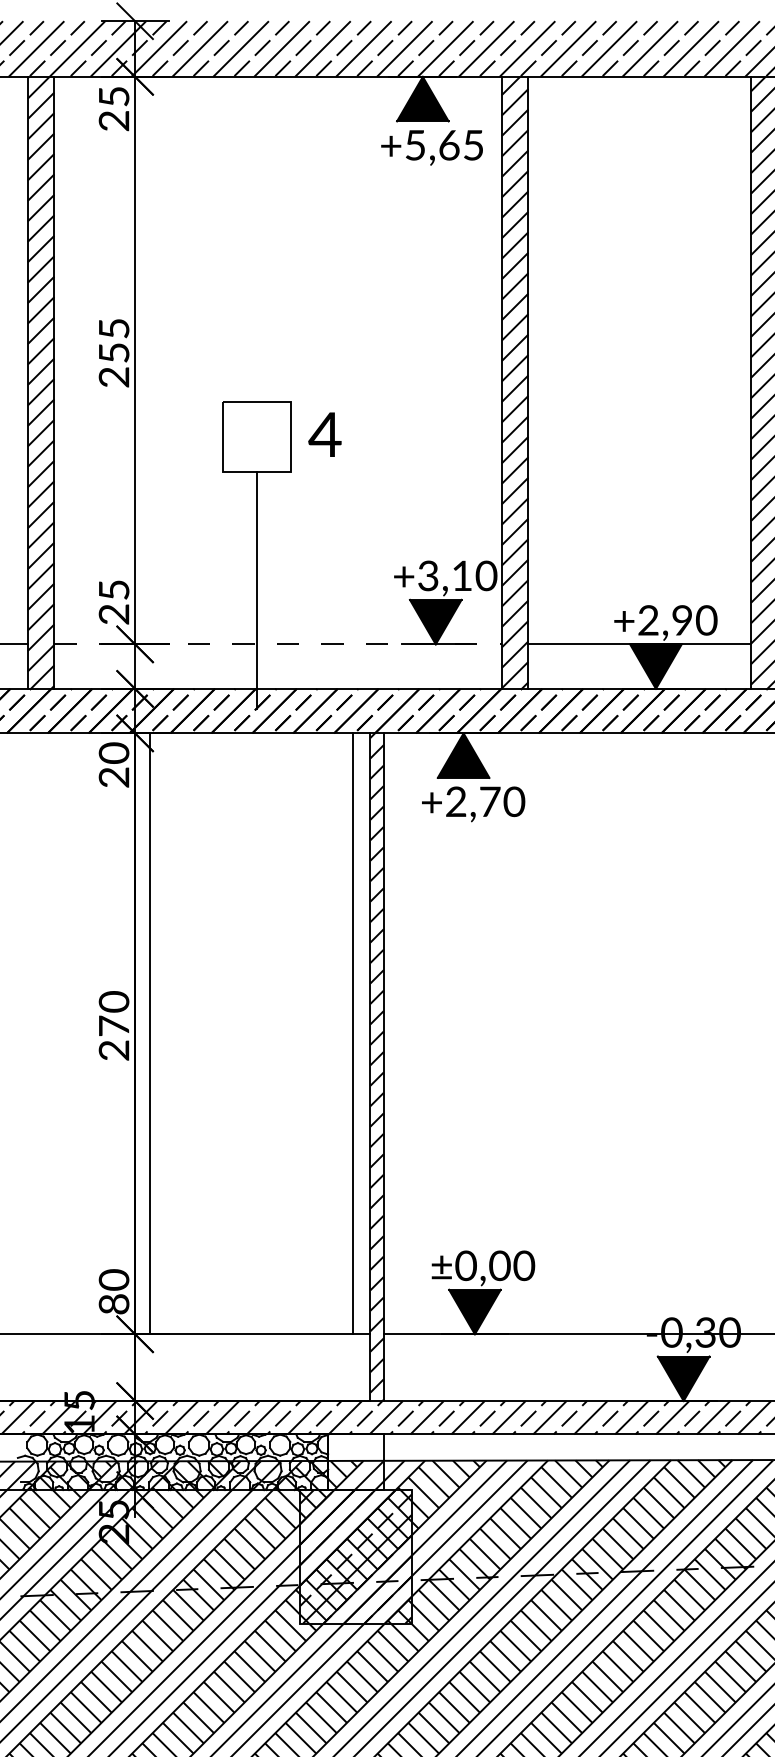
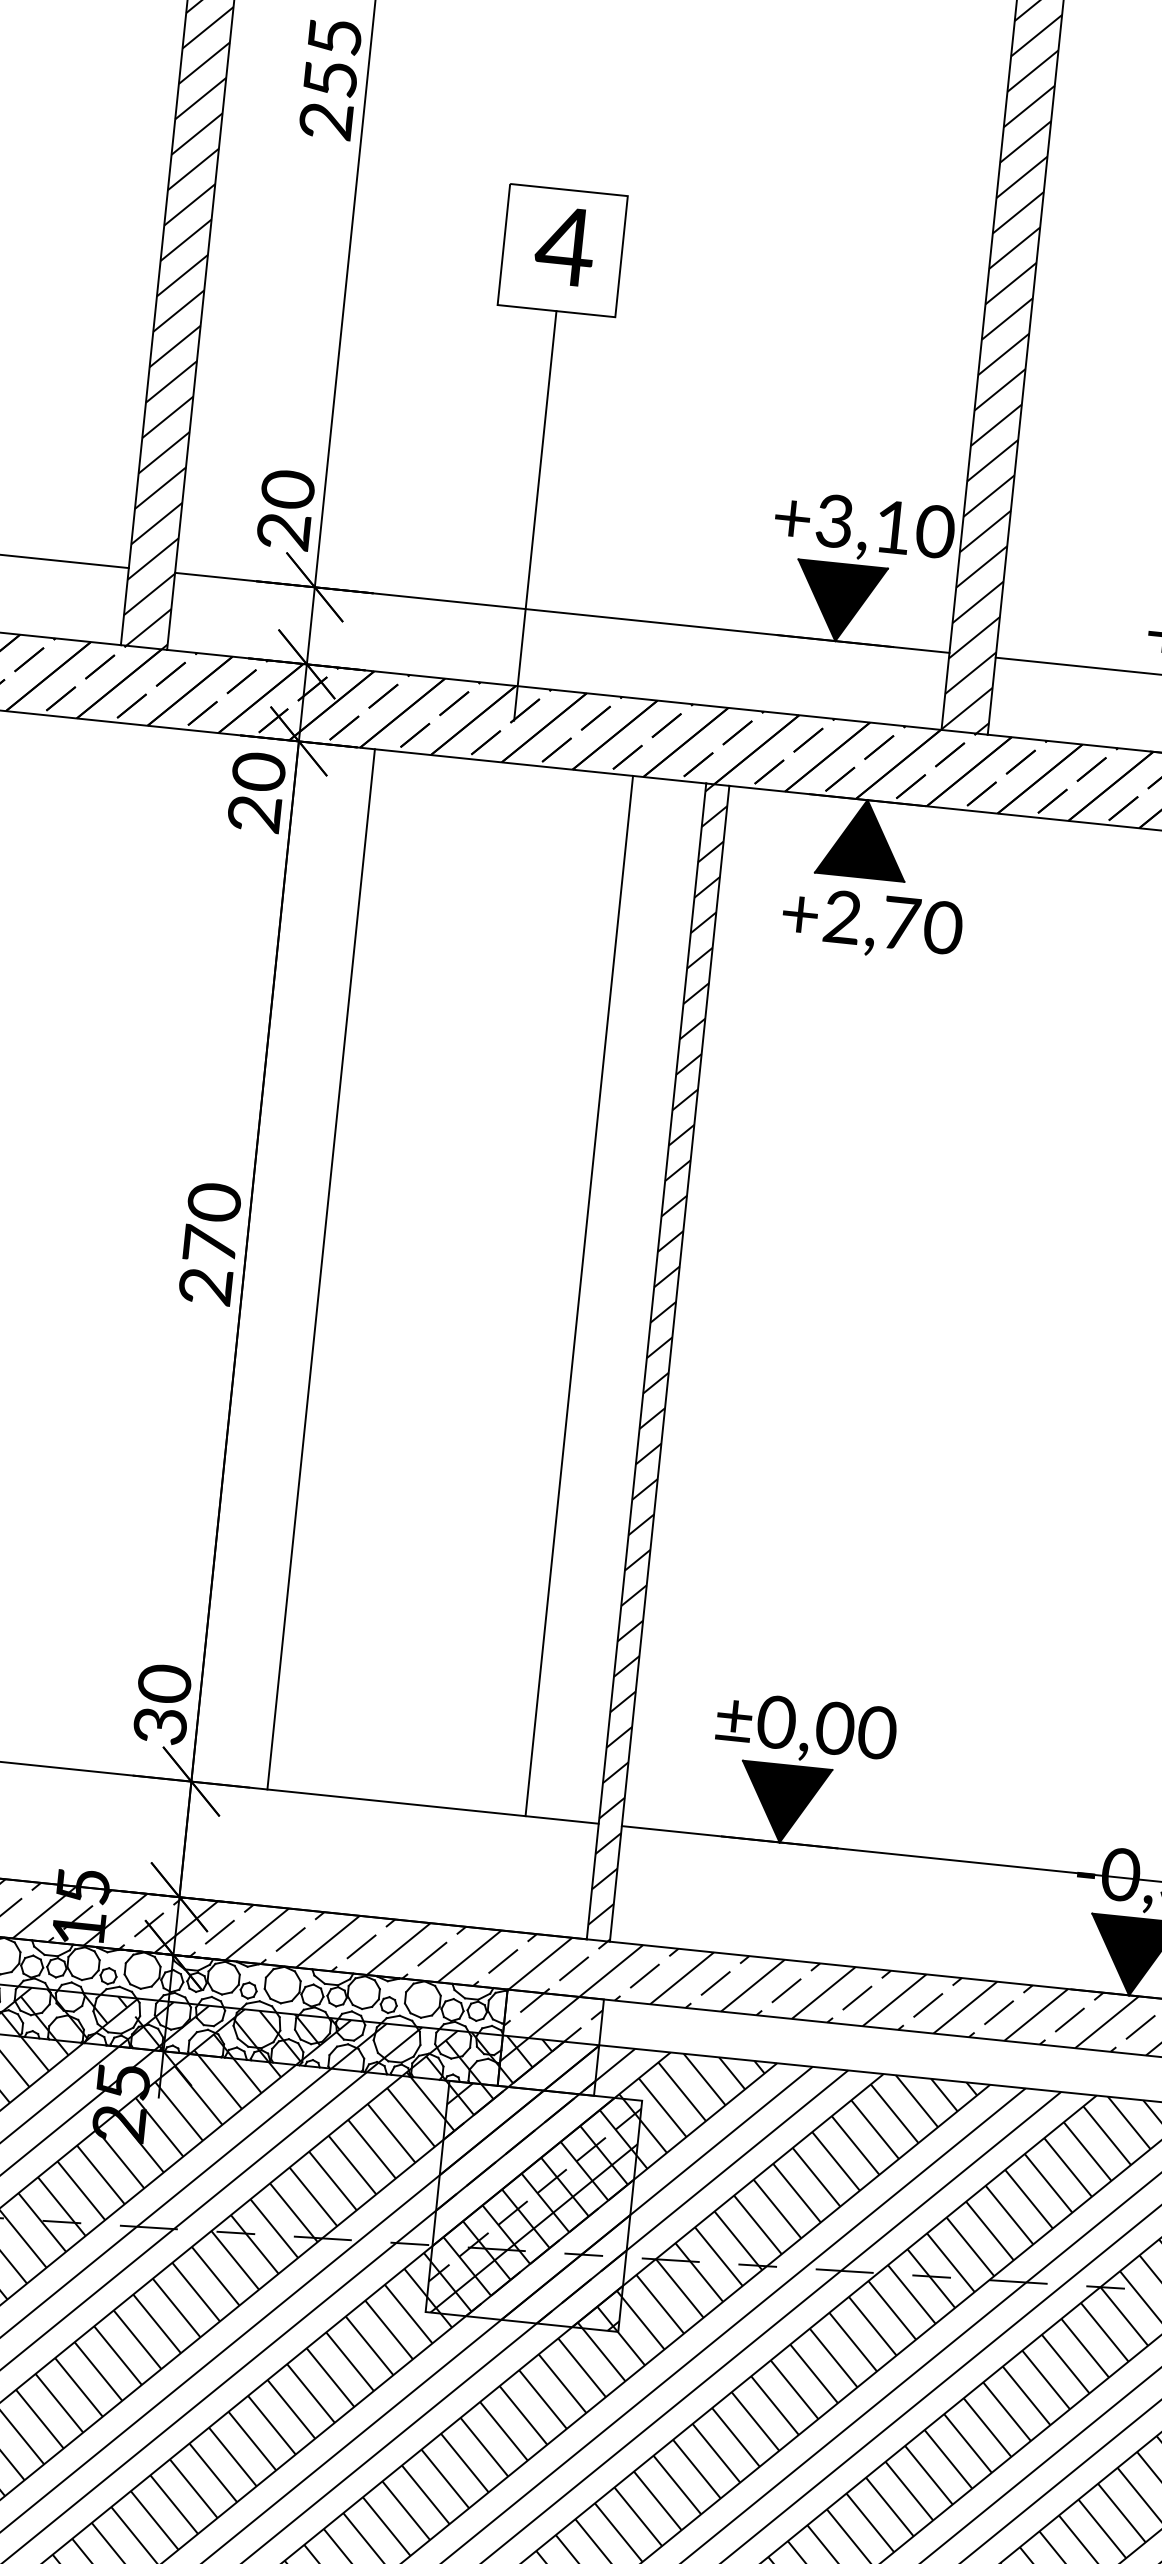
text: (324, 434) -> (564, 245), moved
text: (113, 589) -> (287, 488), 25 -> 20
line: (278, 644) -> (563, 613), dashed -> solid
line: (150, 1033) -> (322, 1268), moved
line: (353, 1033) -> (579, 1295), moved
text: (113, 1304) -> (159, 1726), 80 -> 30
hatch: (355, 1462) -> (549, 2043), added

